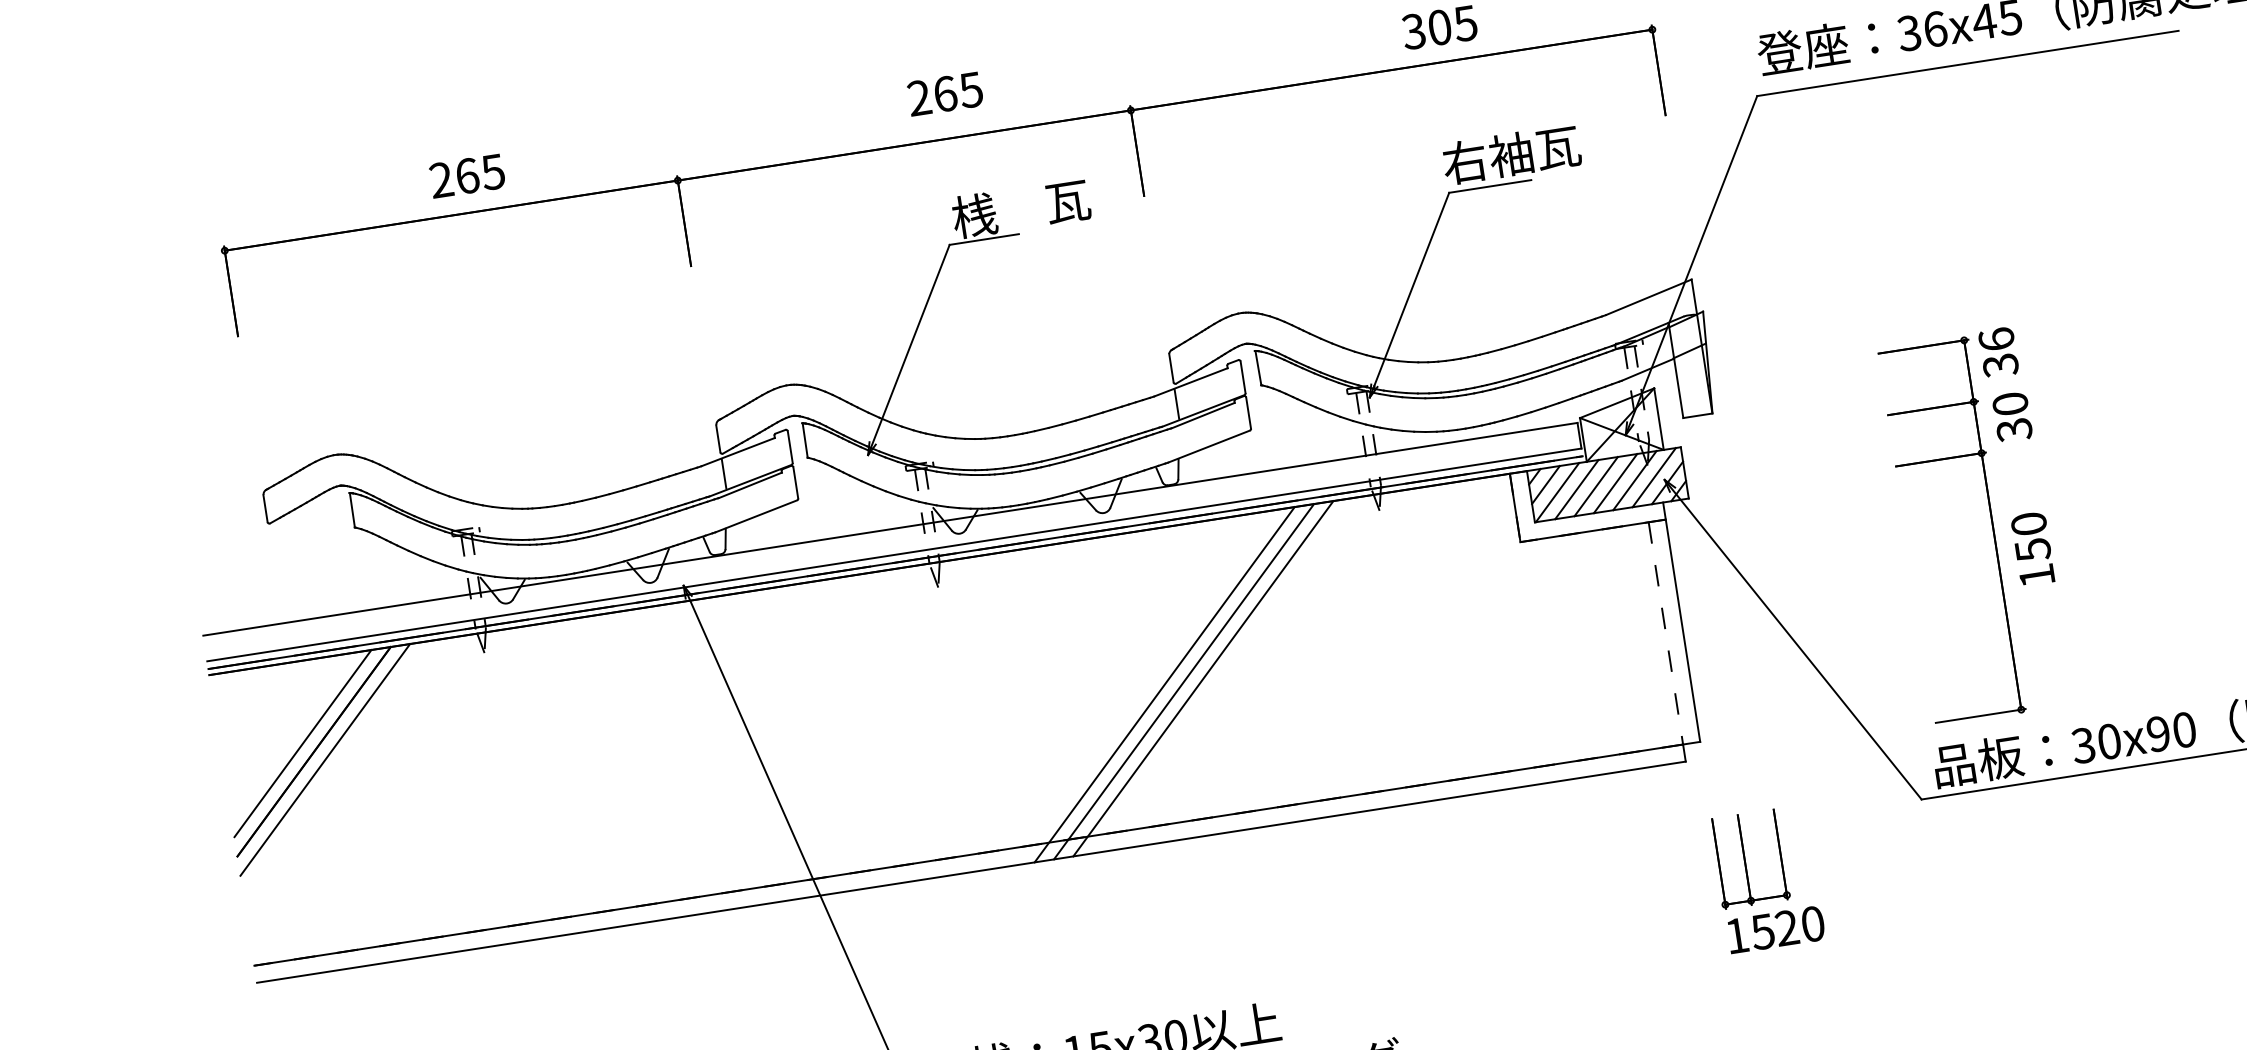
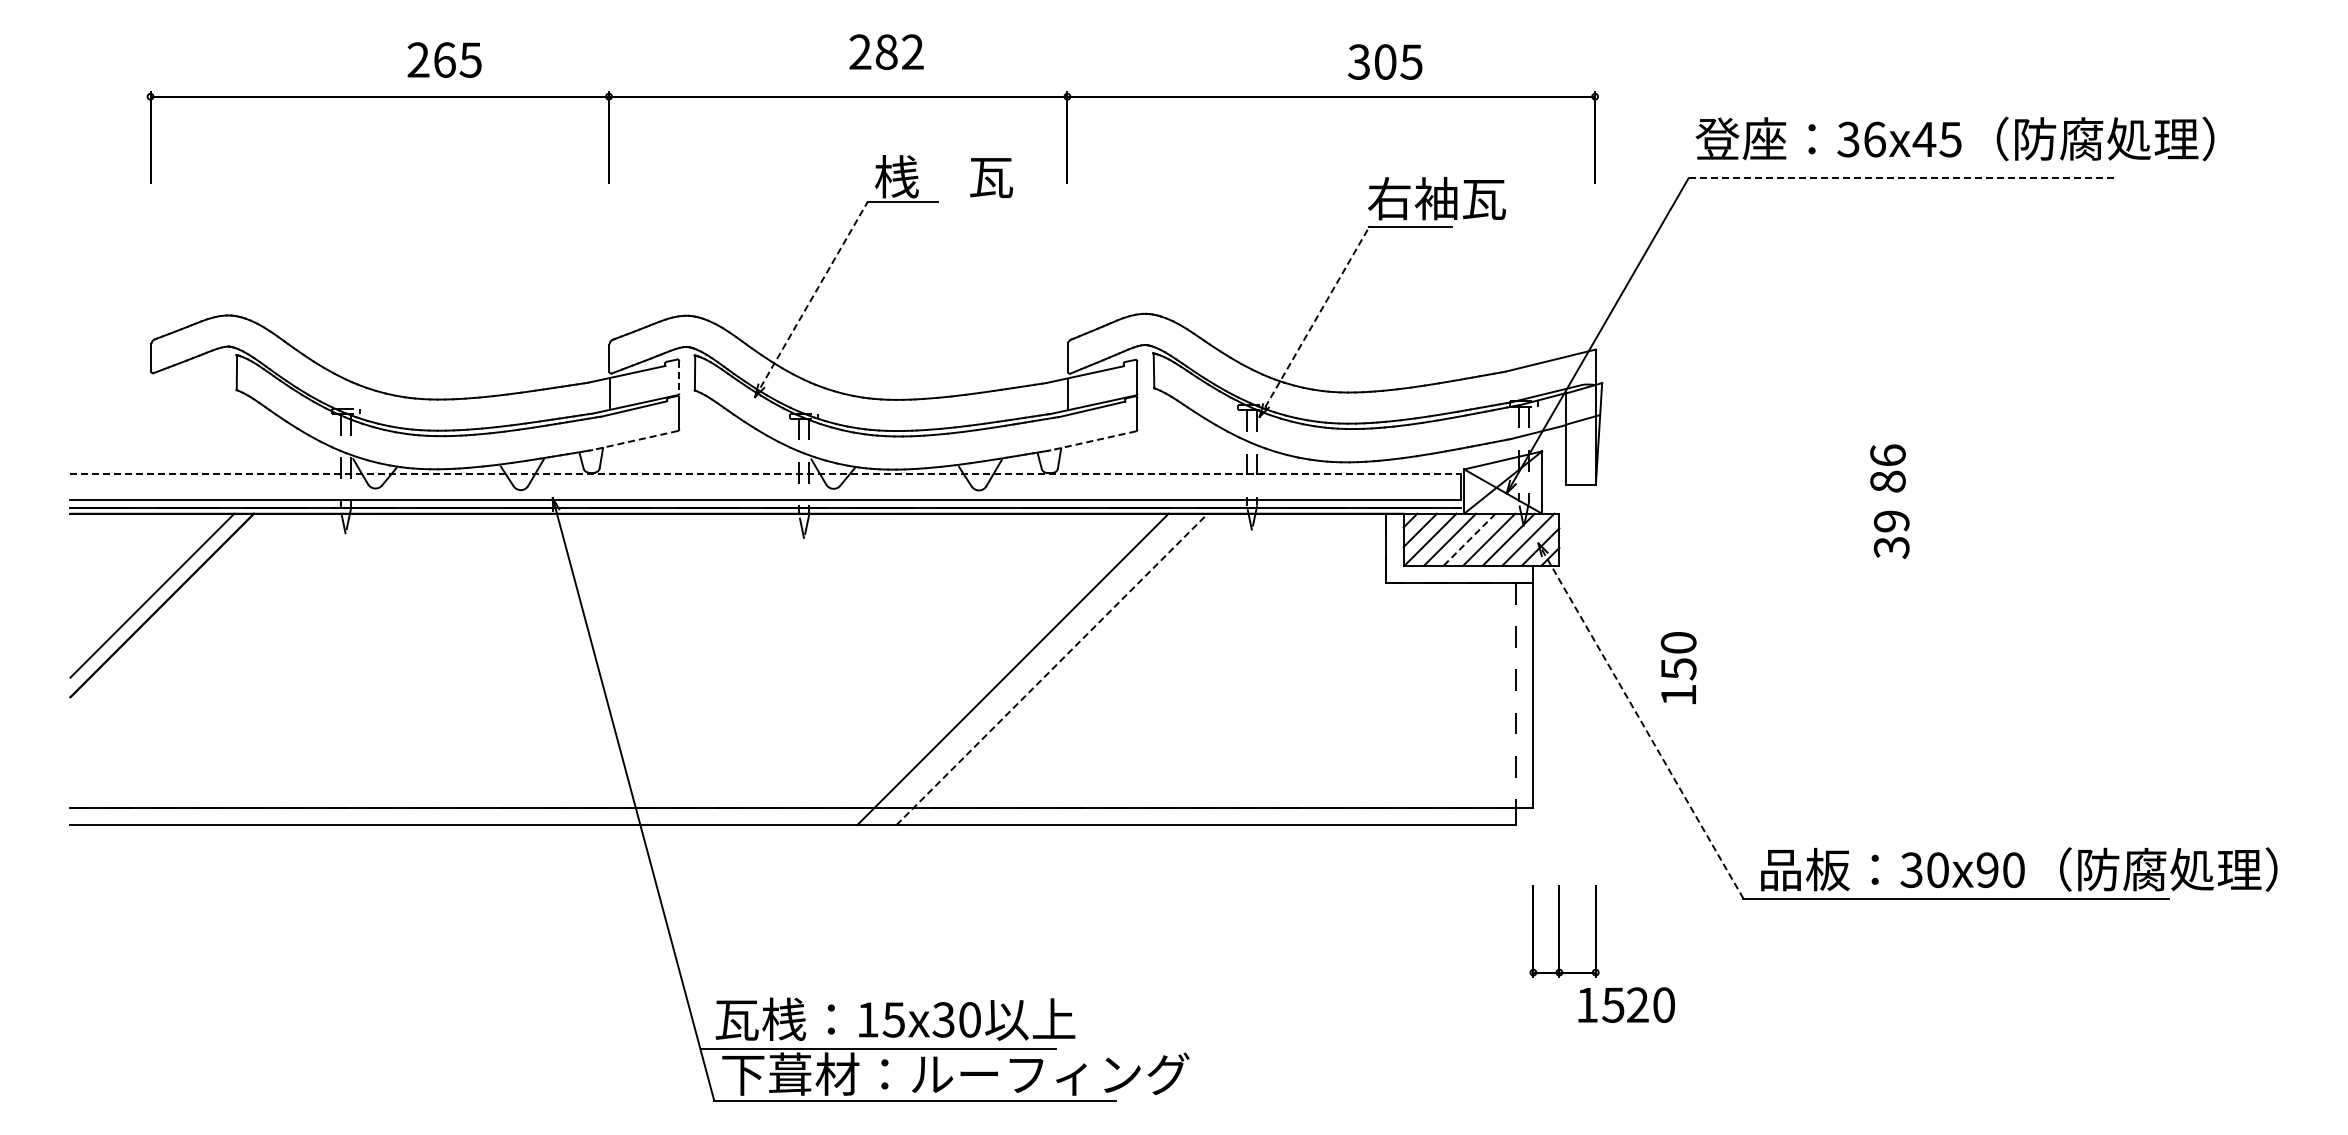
line: (1968, 63) -> (1902, 178), solid -> dashed
text: (958, 91) -> (899, 51), 265 -> 282
text: (467, 175) -> (444, 59), moved
line: (1409, 294) -> (1314, 321), solid -> dashed
line: (908, 349) -> (811, 299), solid -> dashed
text: (2000, 365) -> (1887, 481), 36 -> 86
text: (2010, 404) -> (1891, 521), 30 -> 39
line: (1209, 446) -> (1093, 440), solid -> dashed
line: (790, 447) -> (679, 377), solid -> dashed
line: (1595, 486) -> (1469, 539), solid -> dashed
line: (756, 516) -> (635, 440), solid -> dashed
part: (1992, 524) -> (1855, 637), removed
line: (891, 528) -> (766, 473), solid -> dashed
text: (2032, 549) -> (1678, 668), moved
line: (1792, 639) -> (1640, 720), solid -> dashed
line: (1203, 678) -> (1052, 669), solid -> dashed
line: (1183, 681) -> (1032, 669), removed
line: (324, 759) -> (171, 614), removed
text: (1775, 929) -> (1626, 1004), moved

